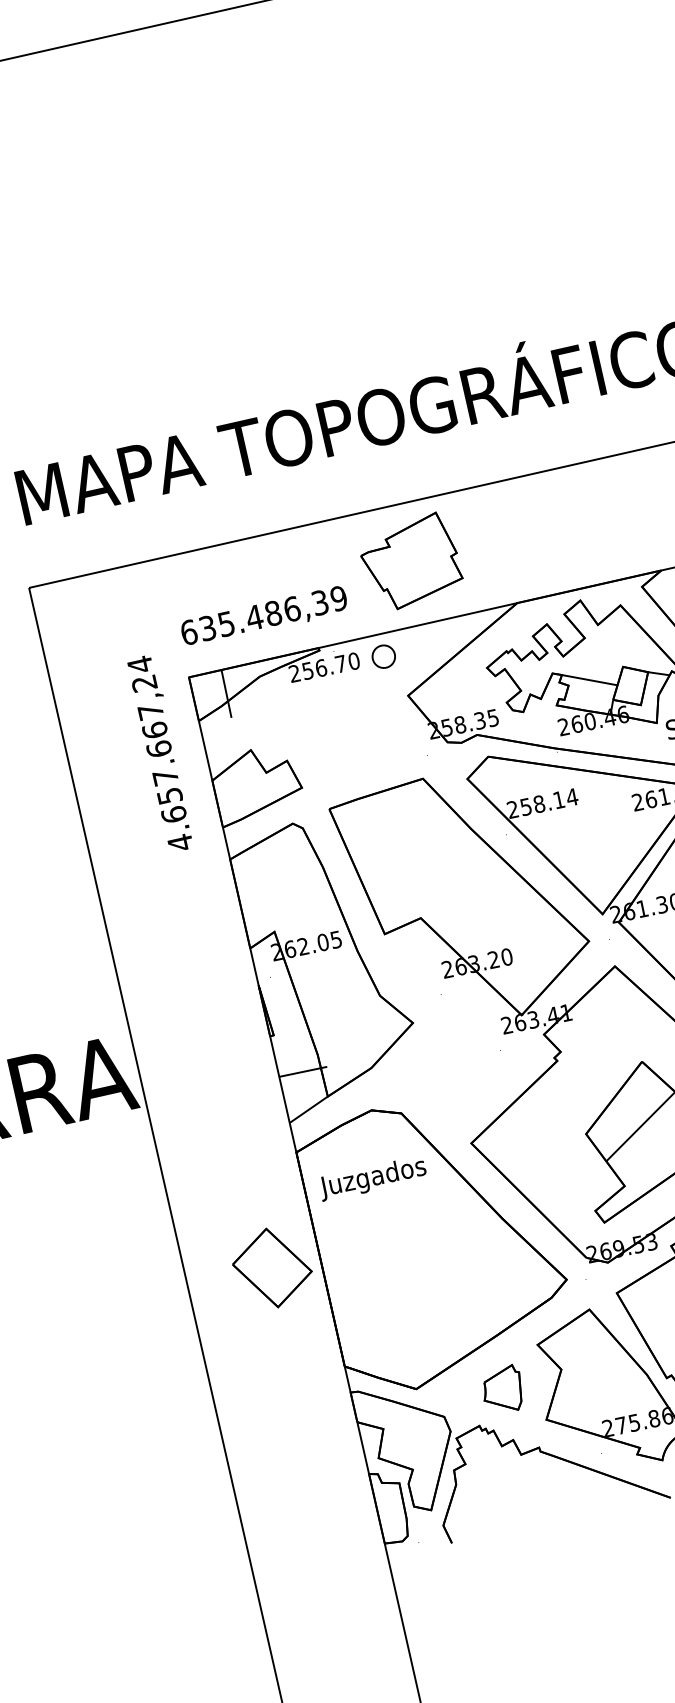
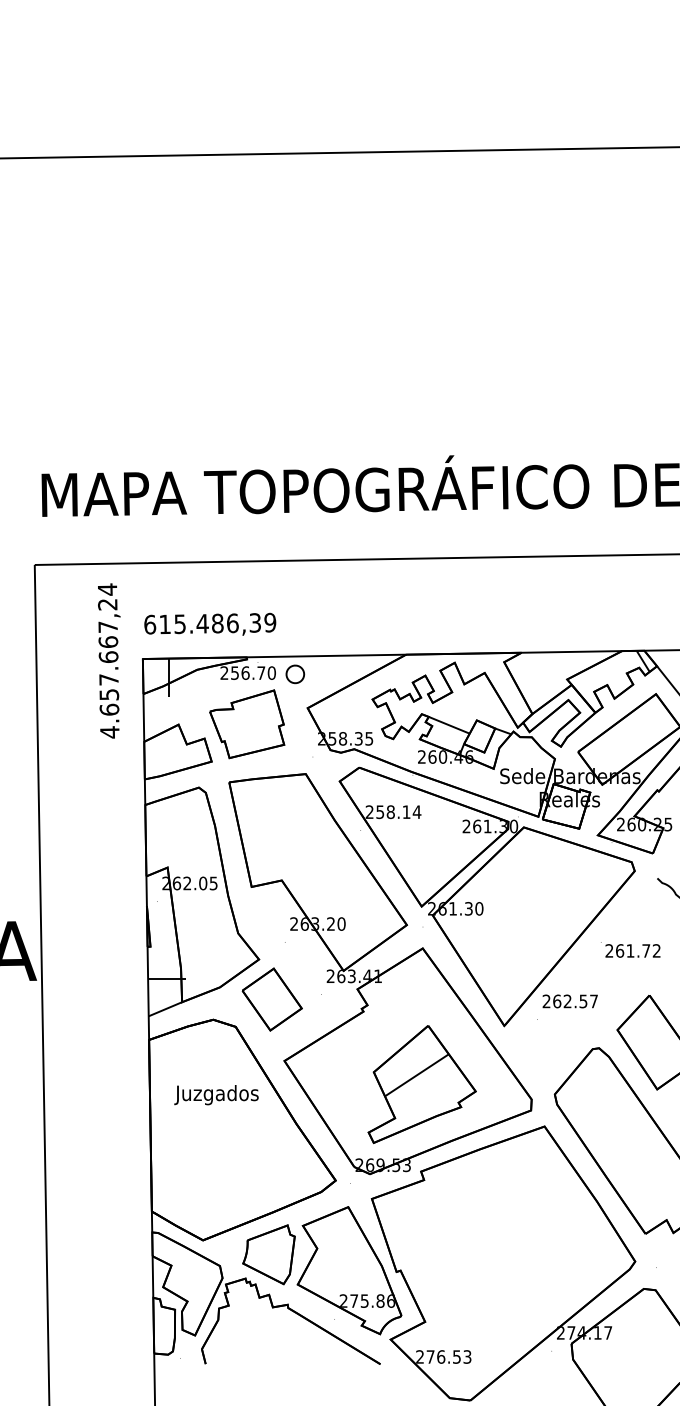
part: (411, 562) -> (247, 724), moved
text: (207, 628) -> (164, 624), 635.486,39 -> 615.486,39
text: (161, 753) -> (109, 660), moved
text: (372, 1178) -> (216, 1095), moved
part: (271, 1268) -> (271, 999), moved
part: (501, 1389) -> (268, 1254), size x1.67

